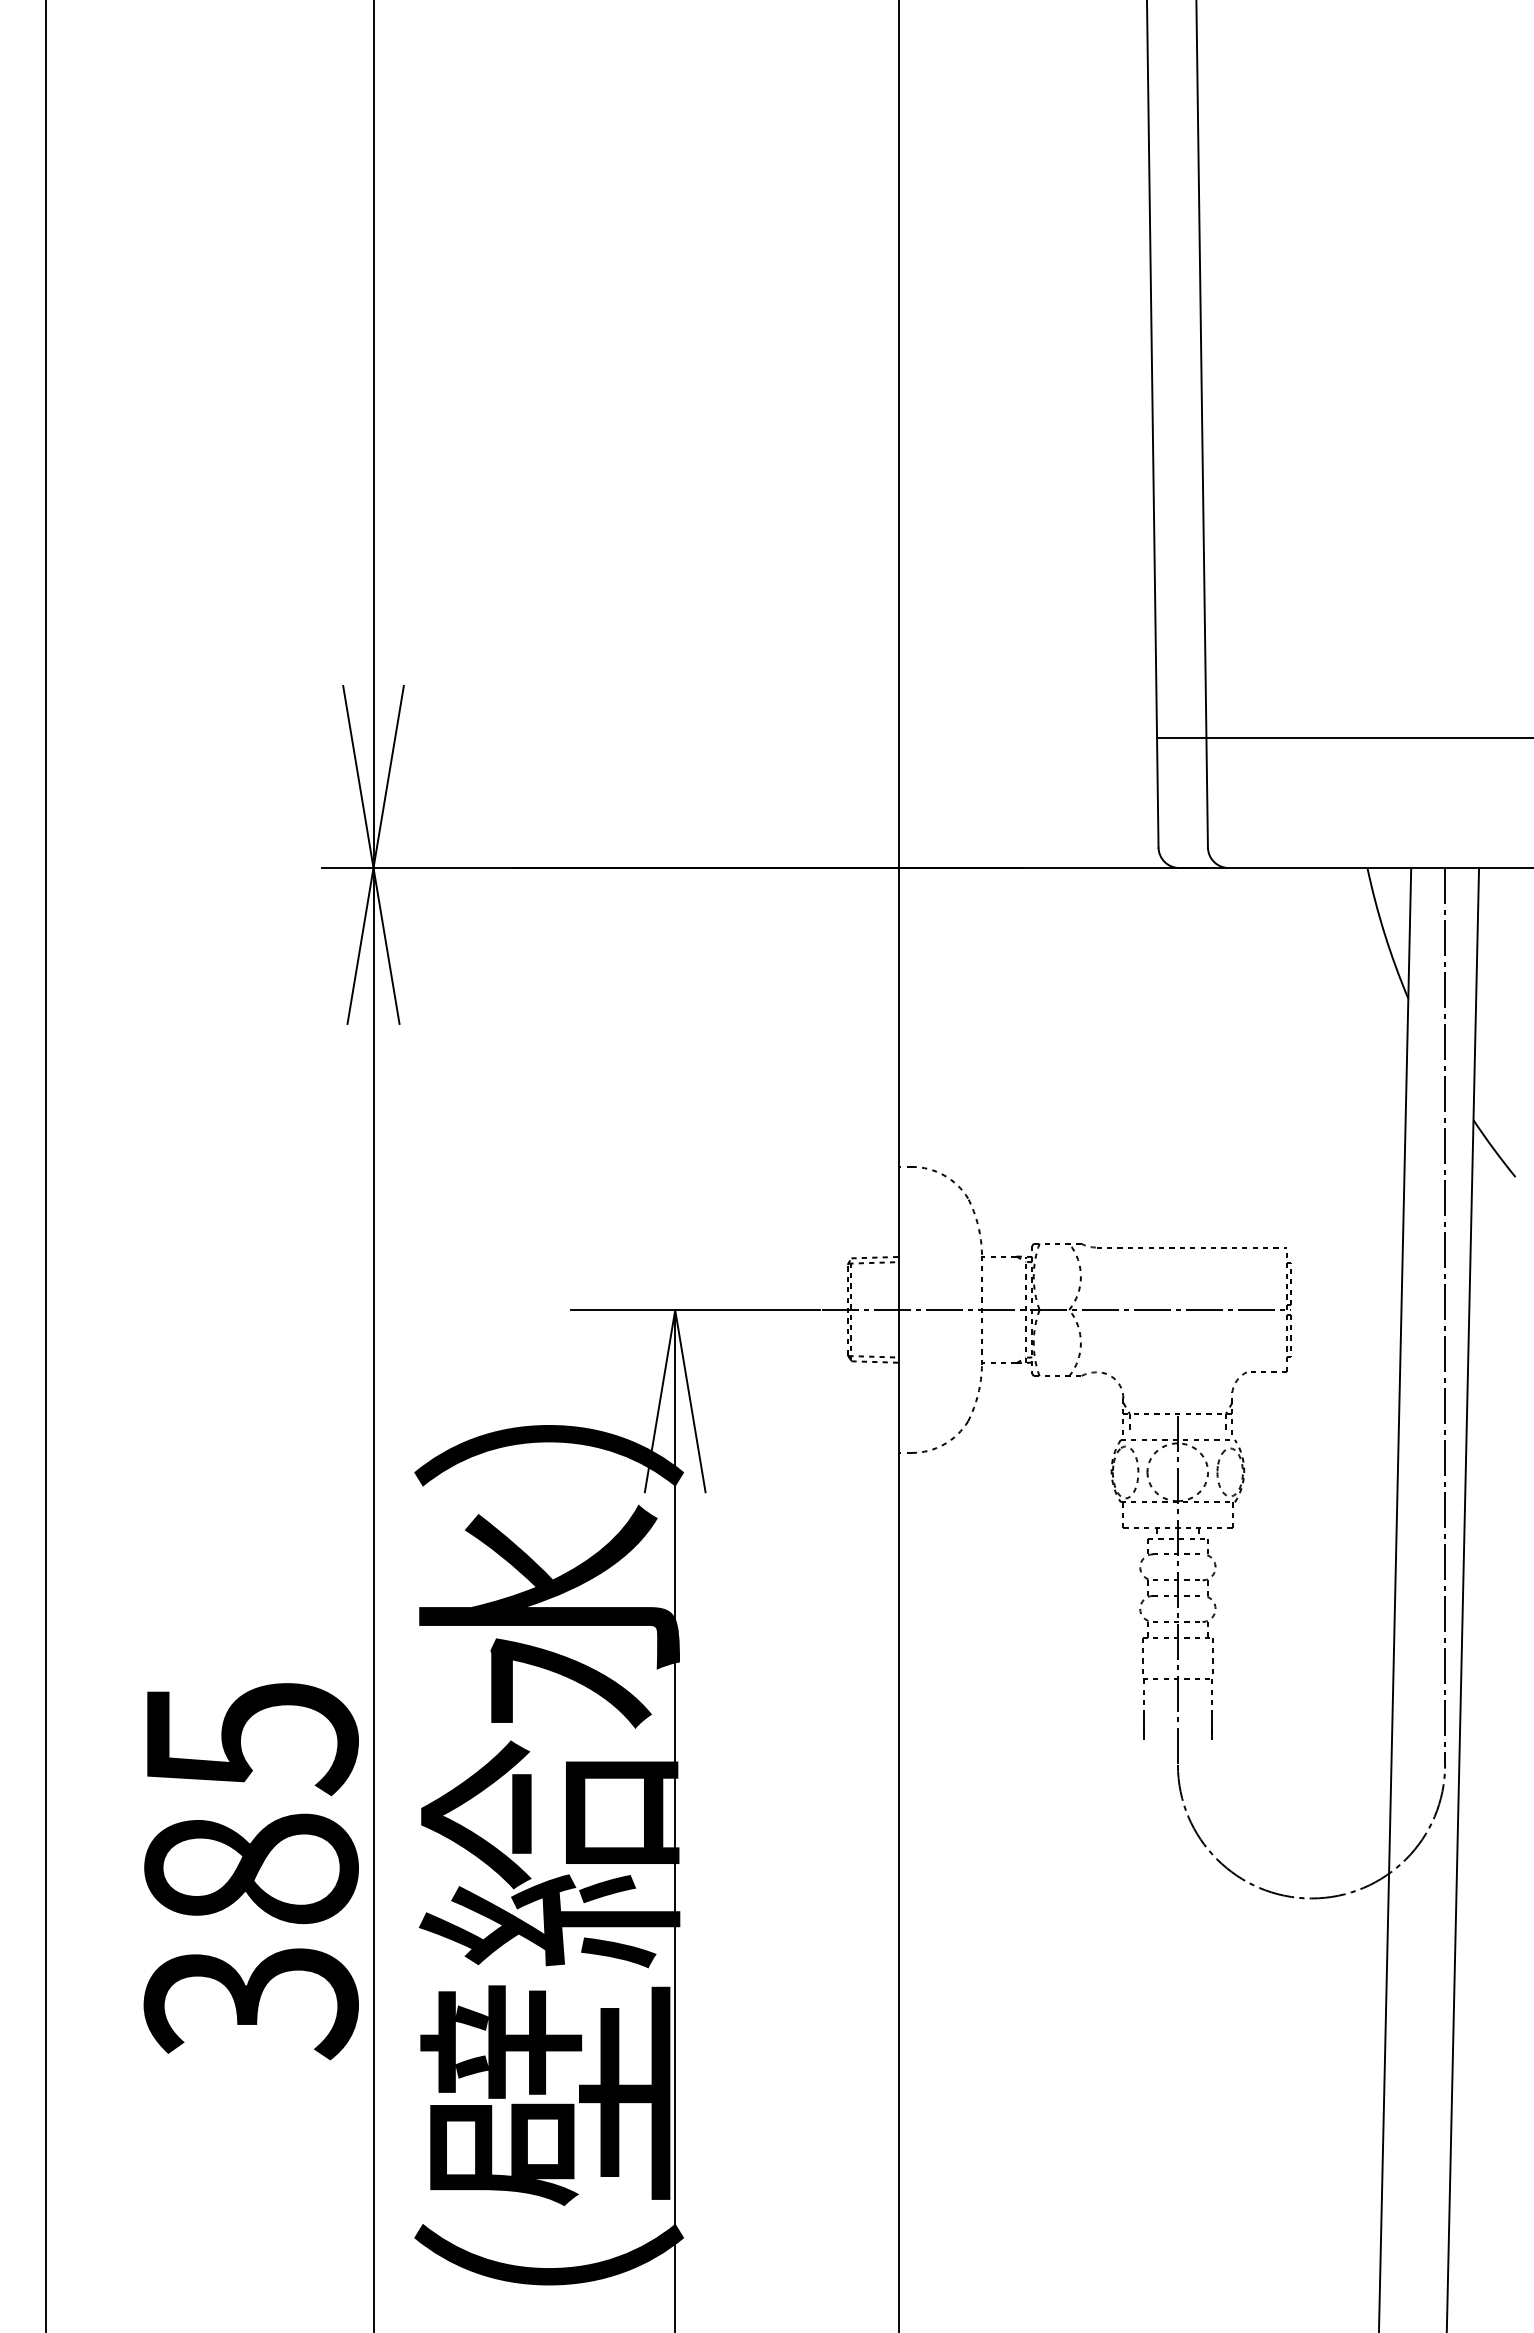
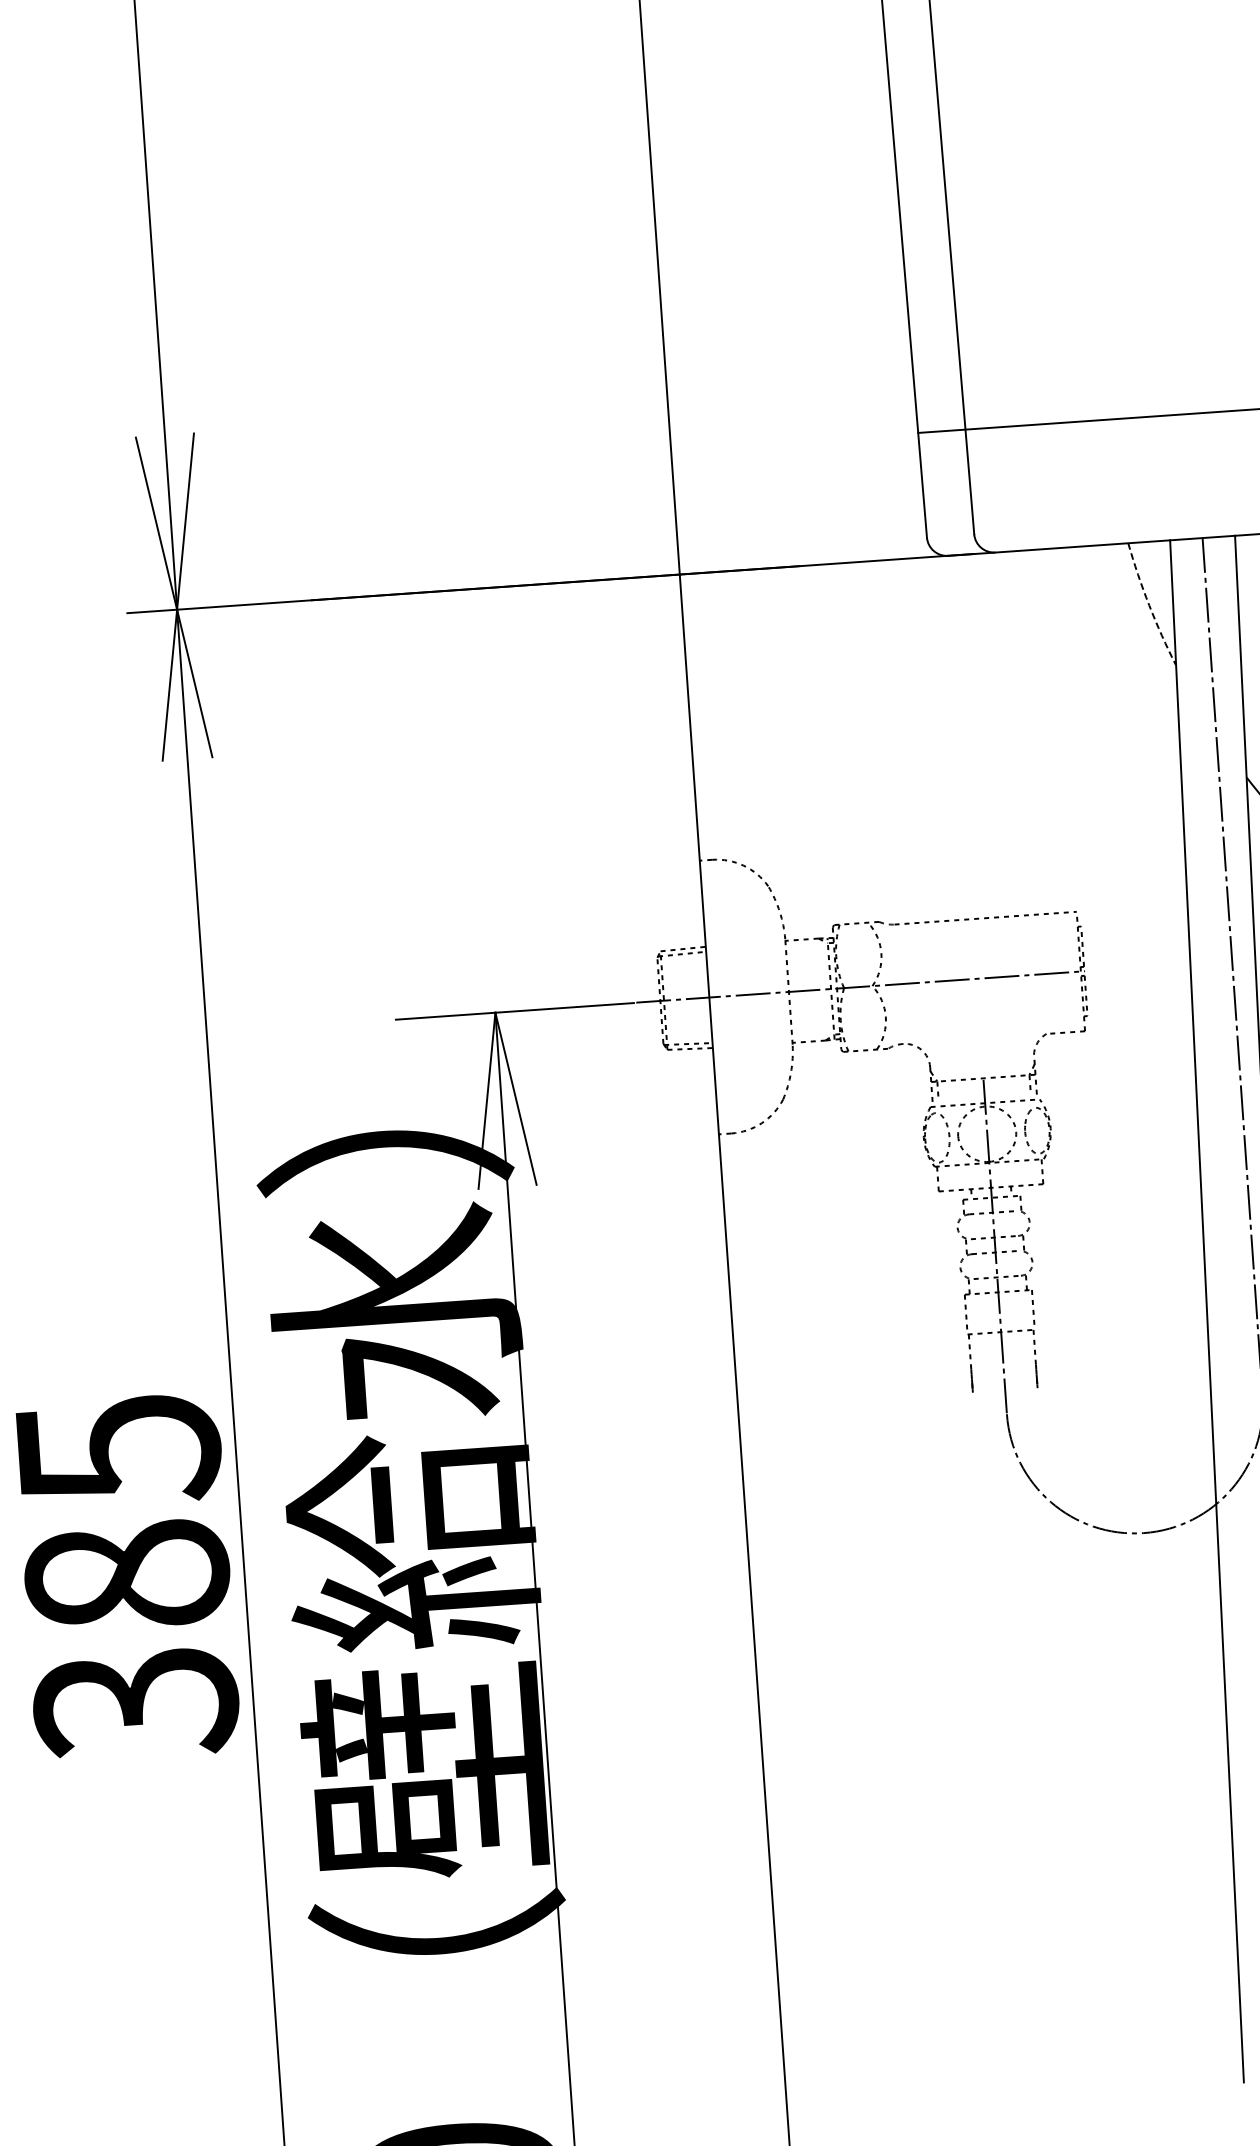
arc: (1384, 934) -> (1149, 605), solid -> dashed

